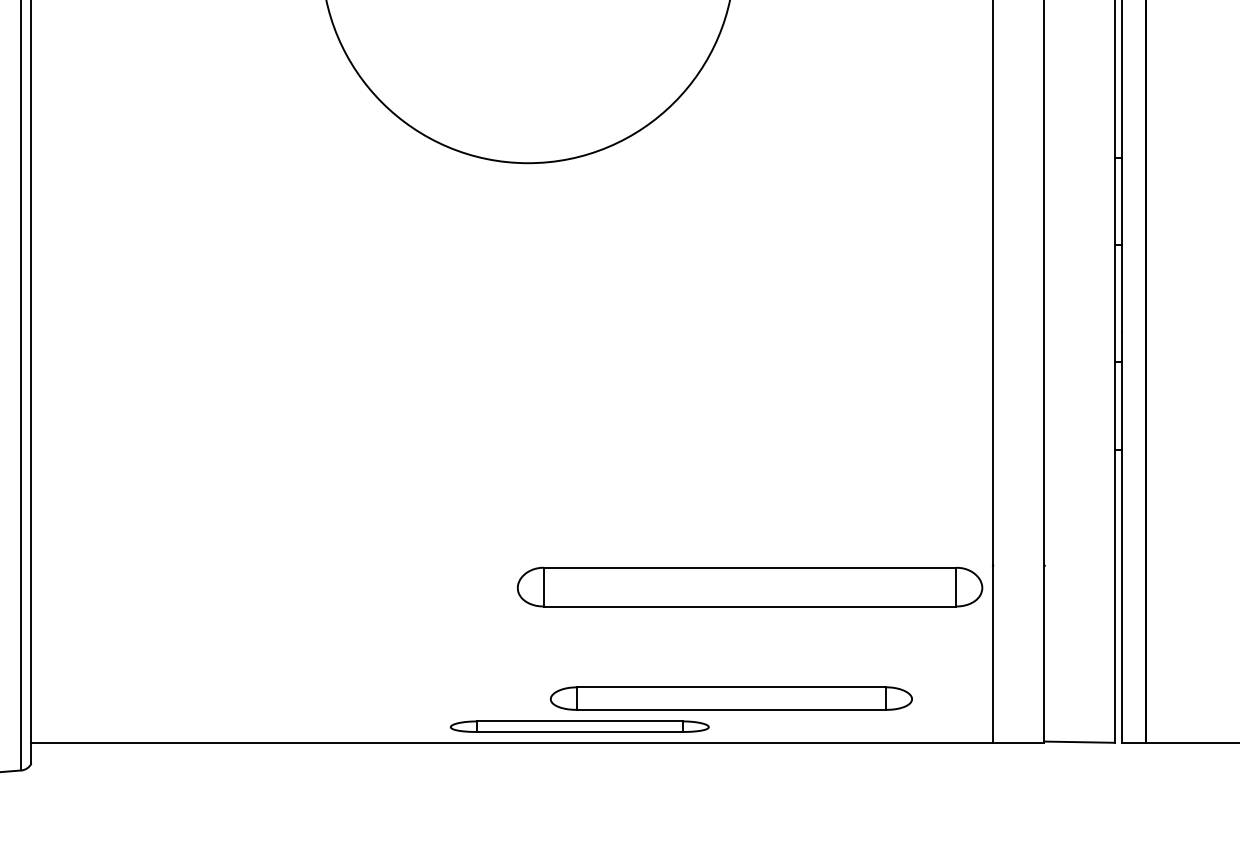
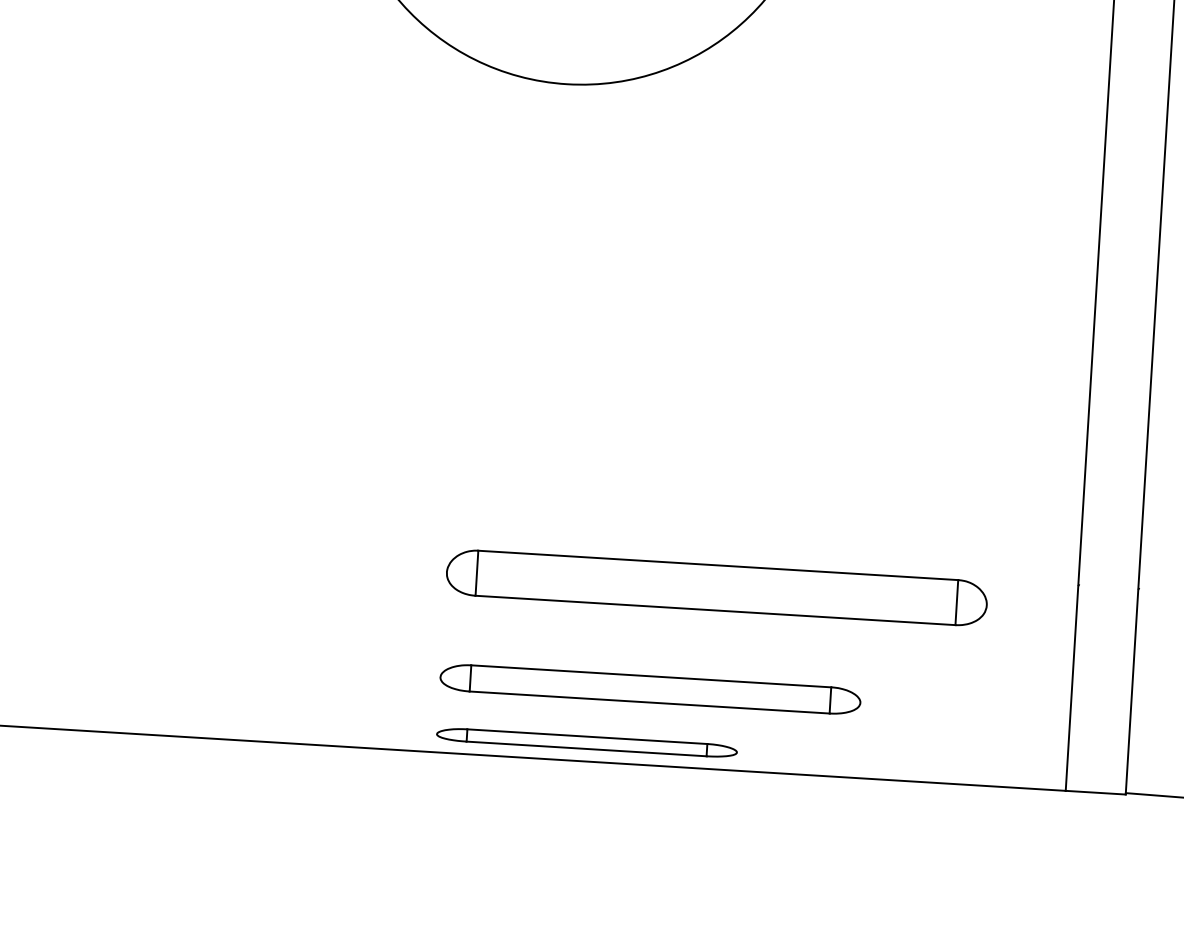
part: (749, 586) -> (716, 587), moved
part: (730, 698) -> (649, 689), moved

